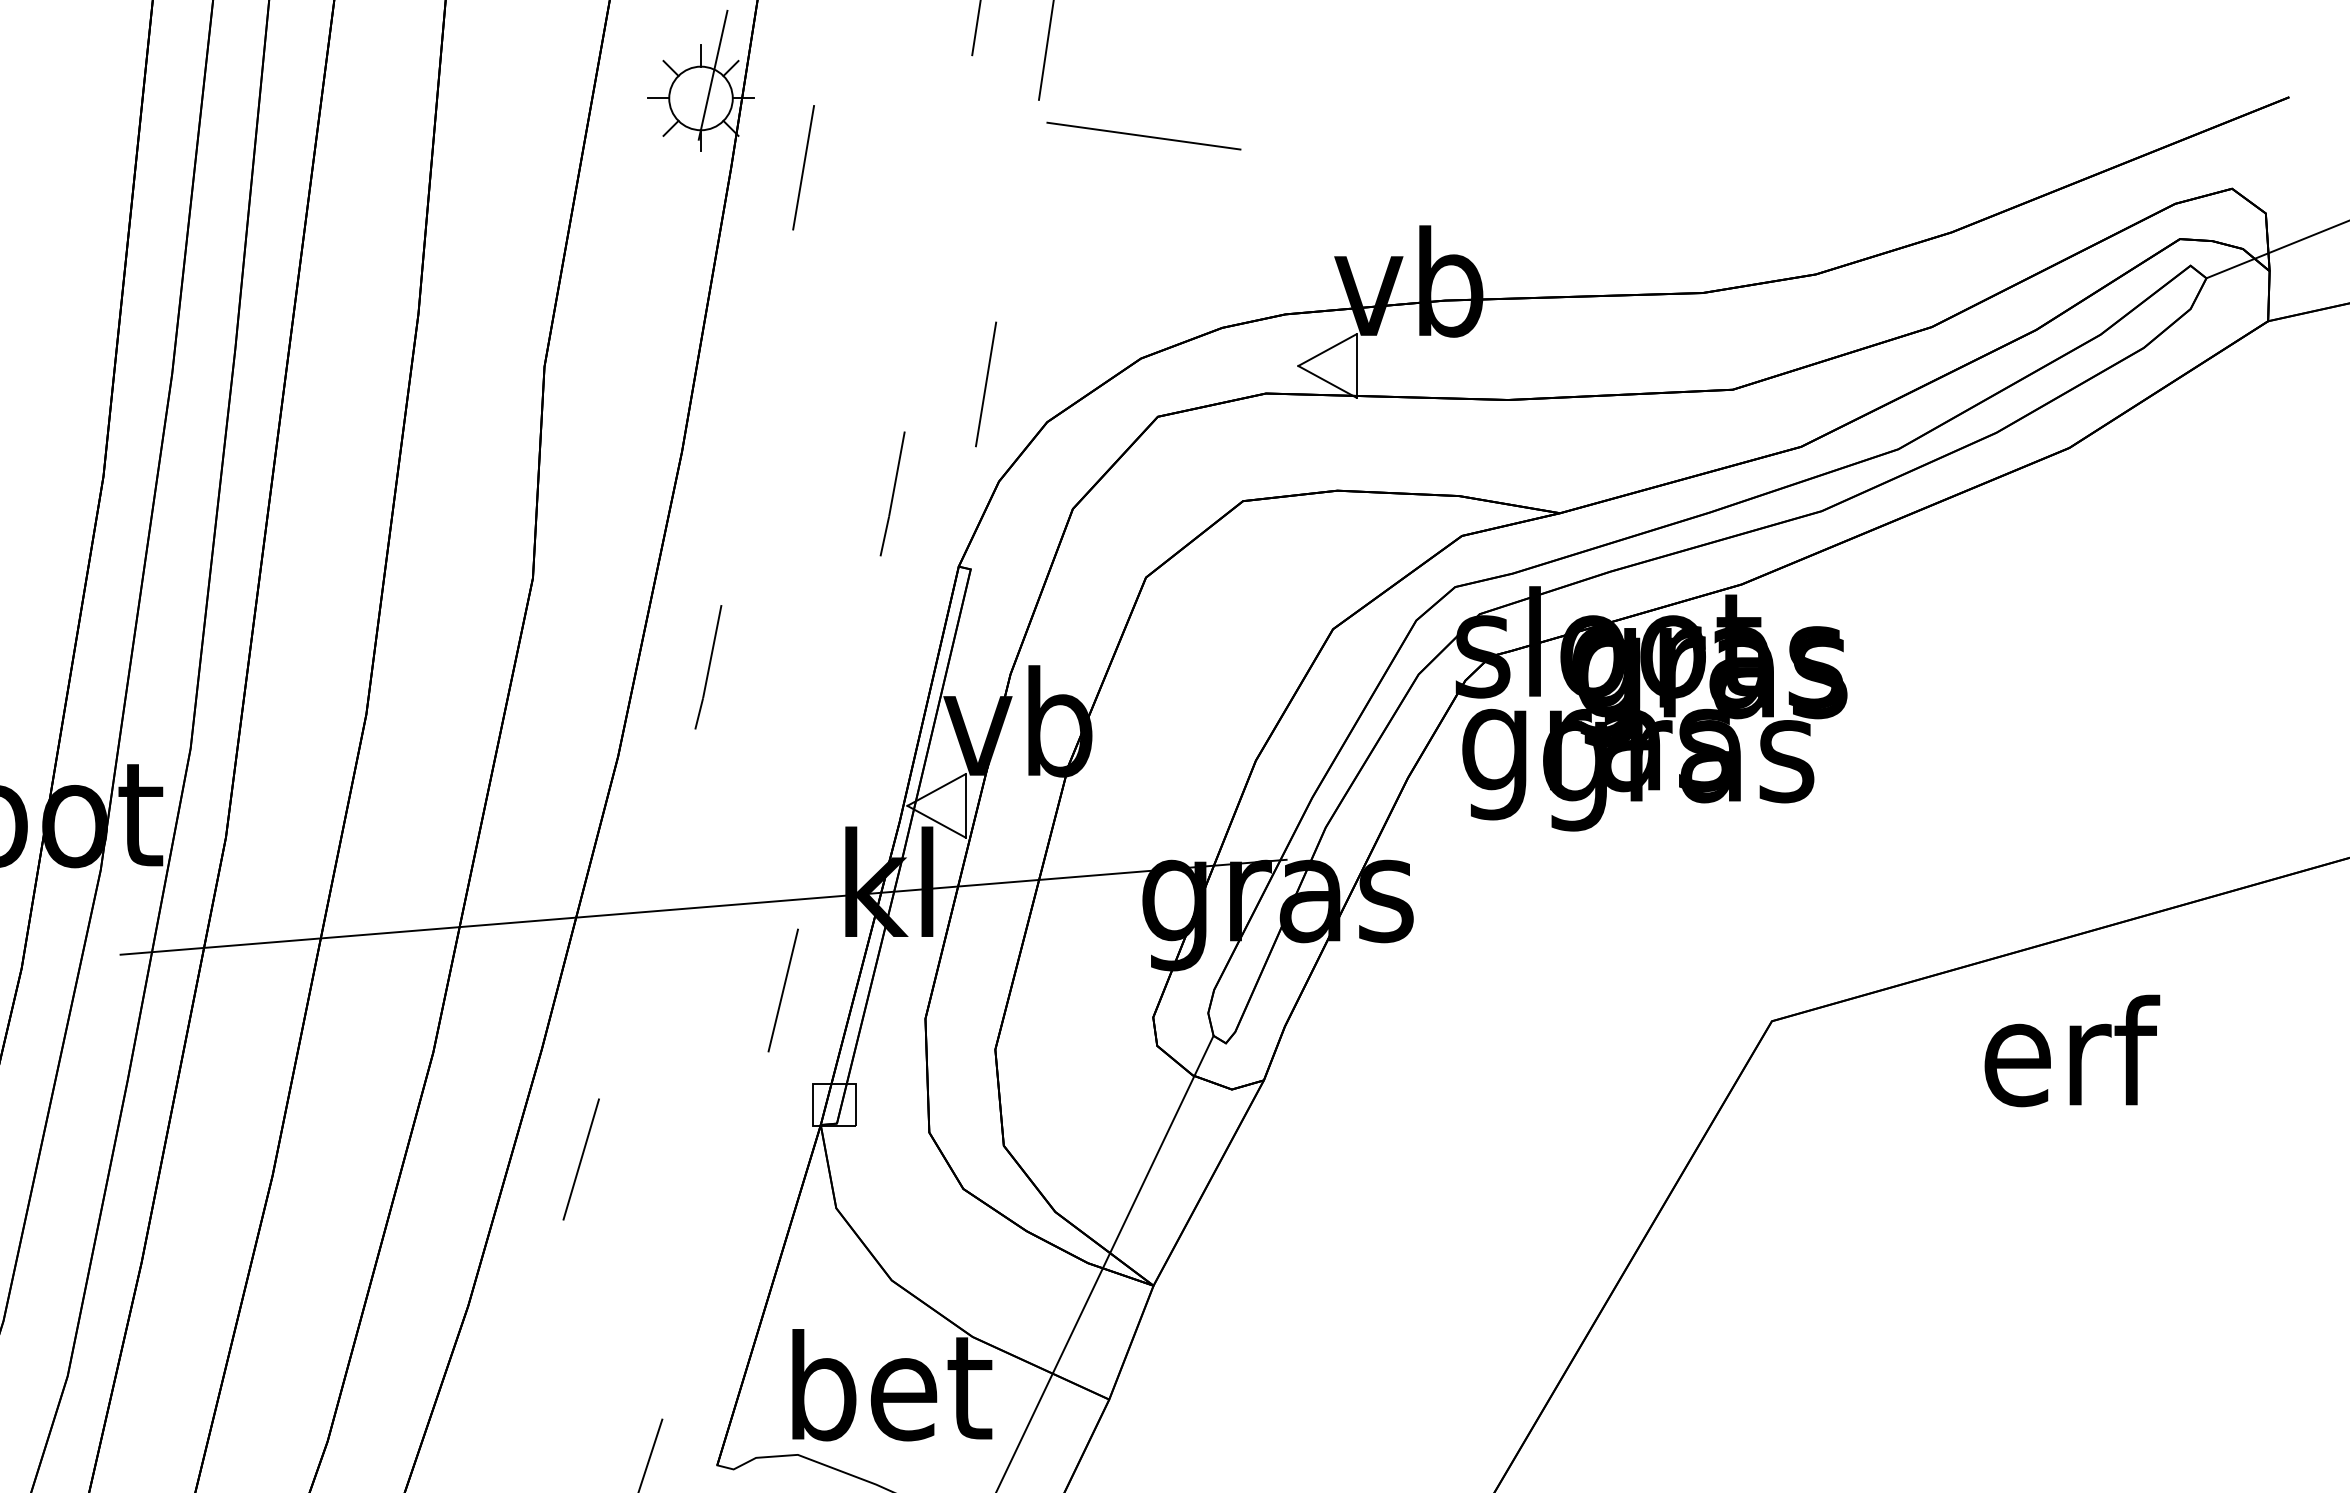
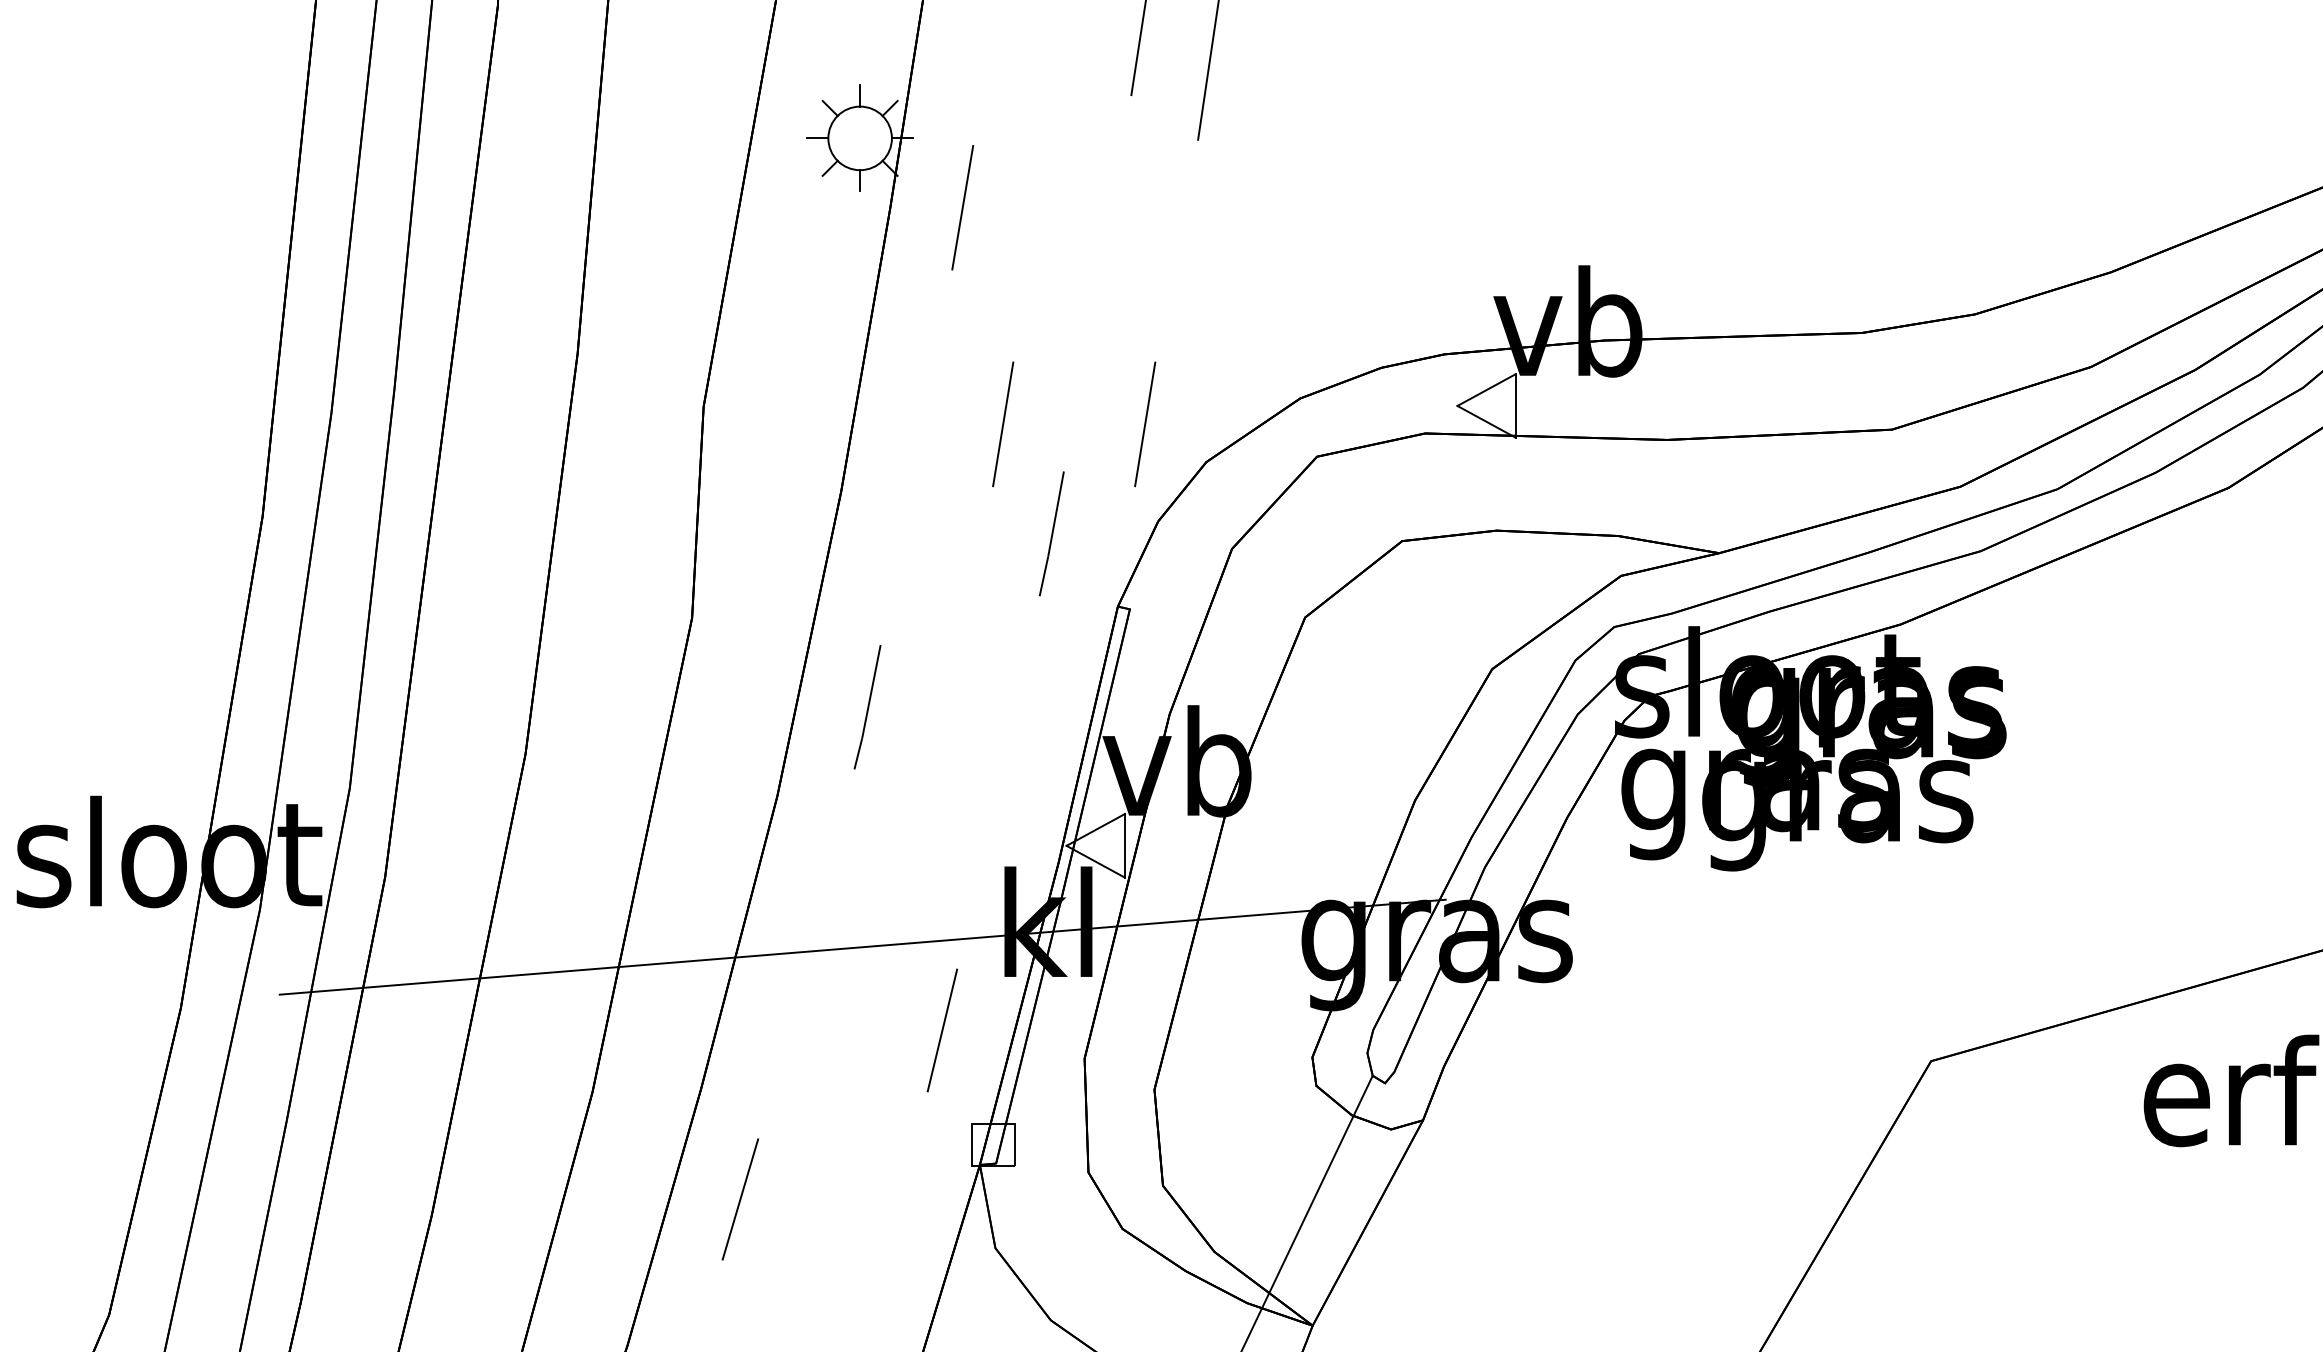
line: (712, 74) -> (871, 114), removed
line: (1143, 135) -> (1302, 175), removed
line: (844, 384) -> (1003, 424), added

